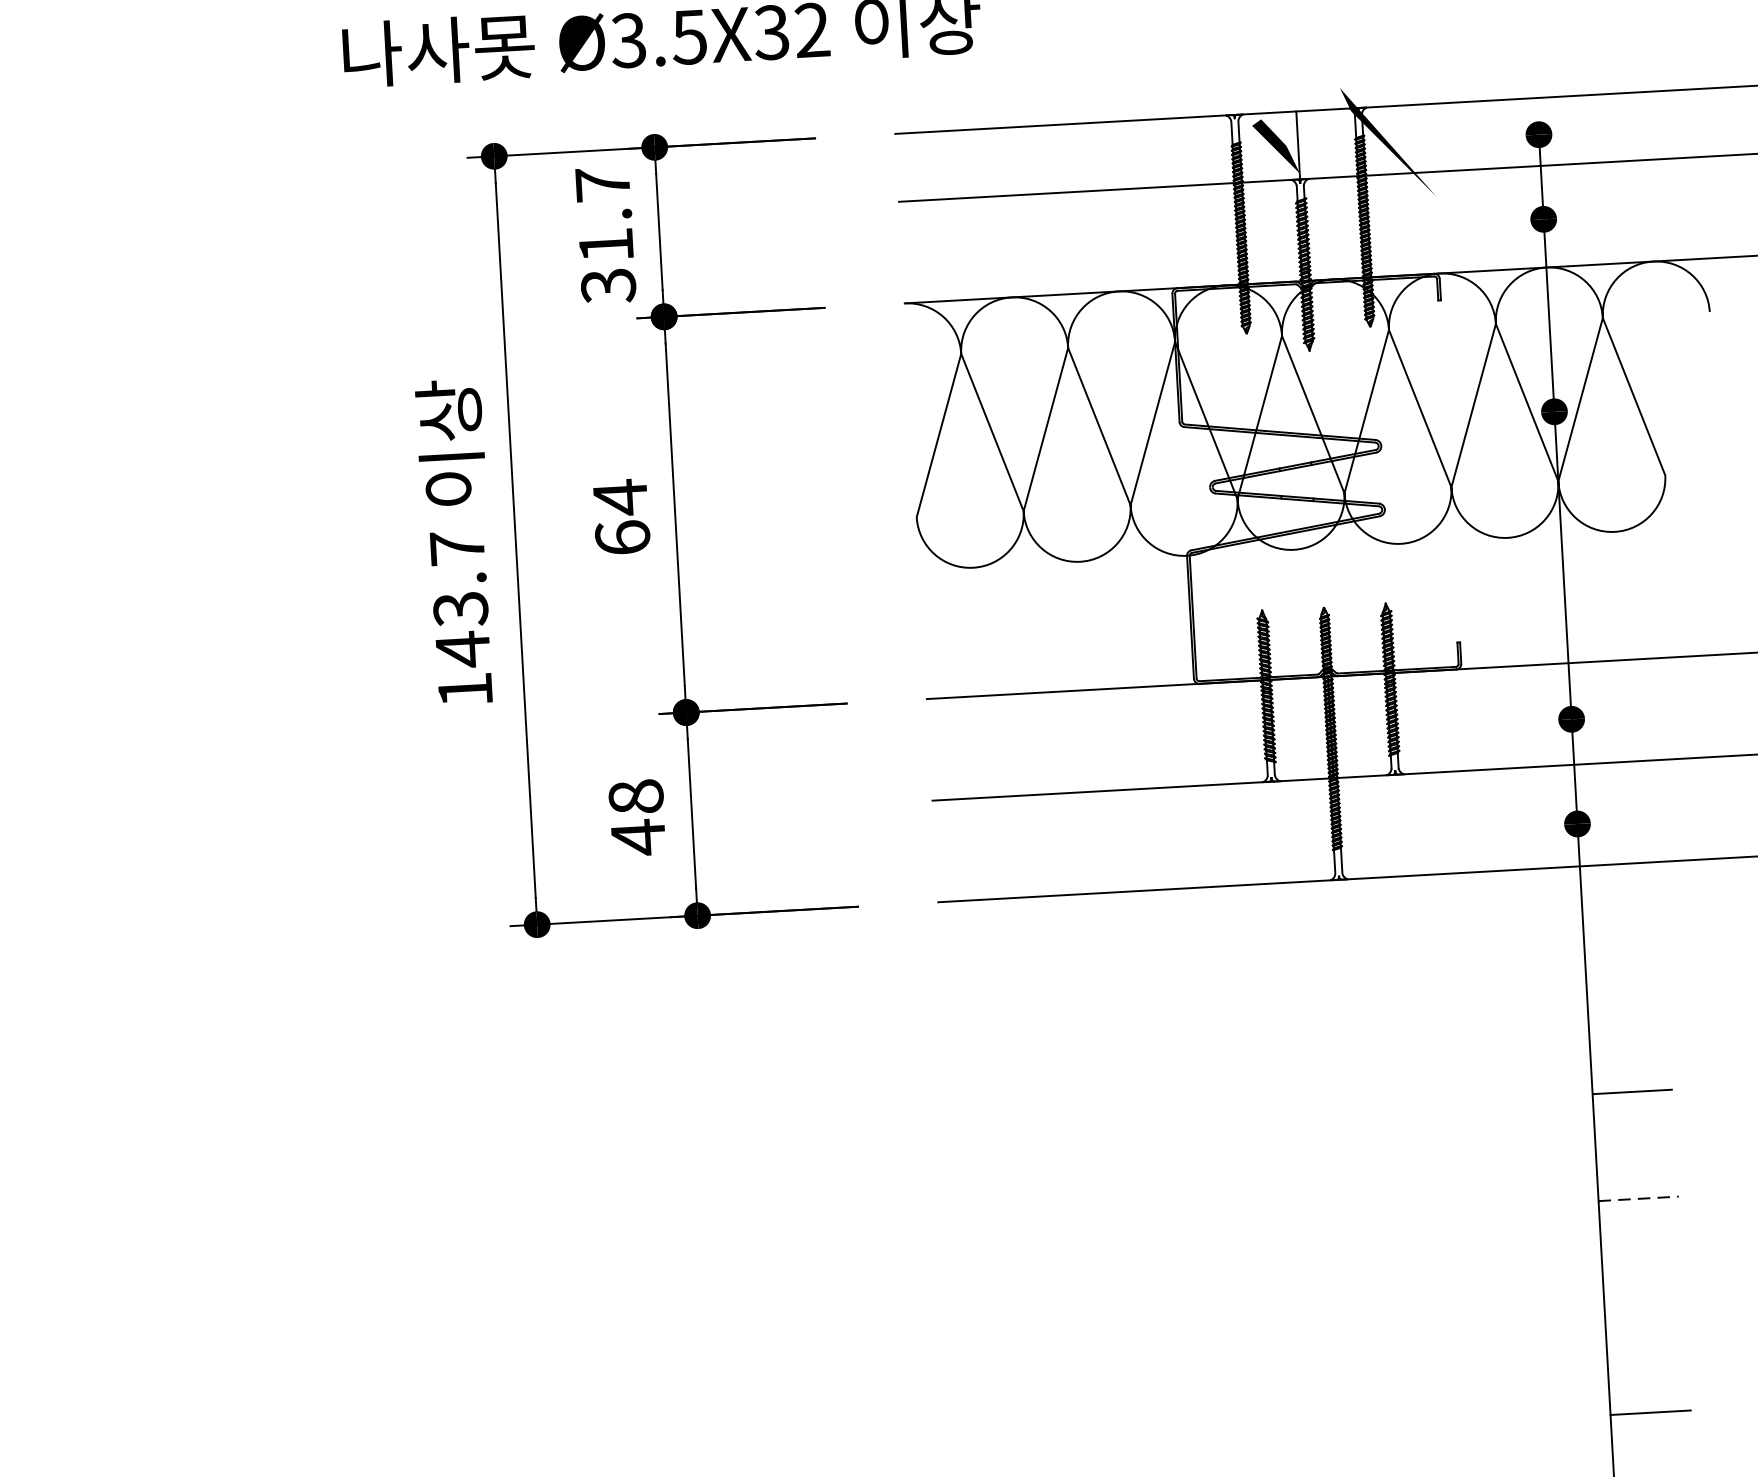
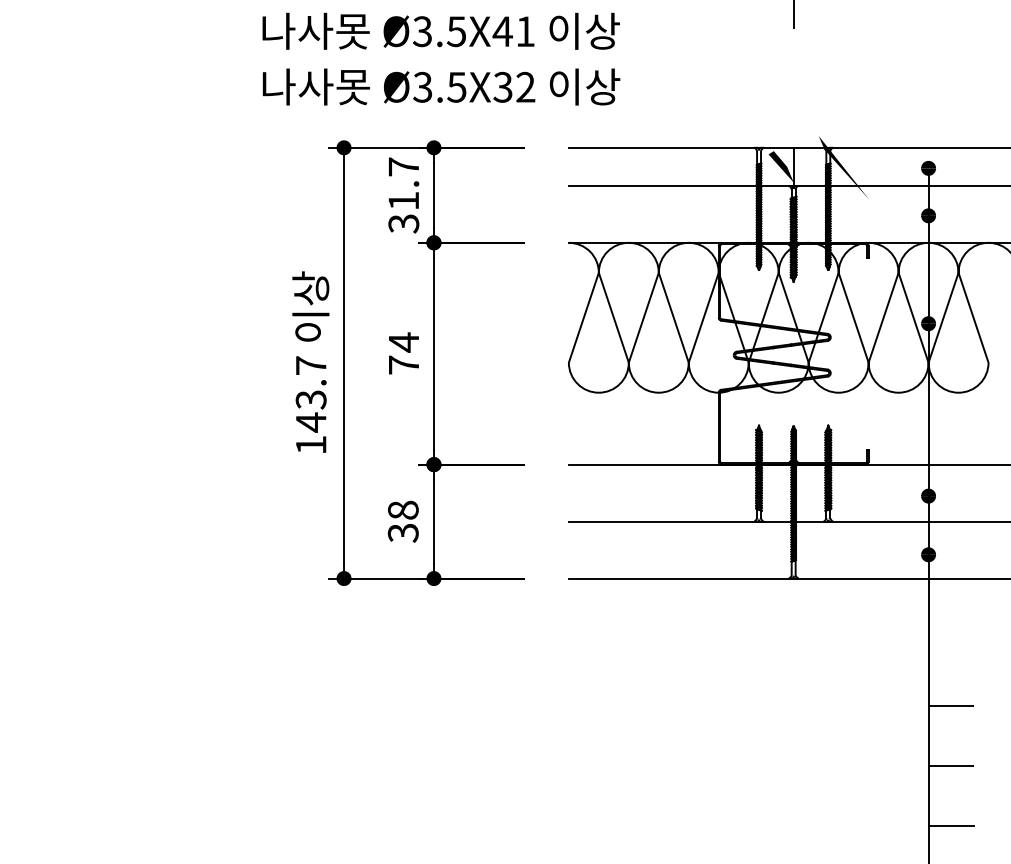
text: (621, 536) -> (403, 364), 64 -> 74
text: (636, 836) -> (402, 532), 48 -> 38
line: (1637, 1199) -> (950, 766), dashed -> solid
line: (1643, 1306) -> (950, 826), added

